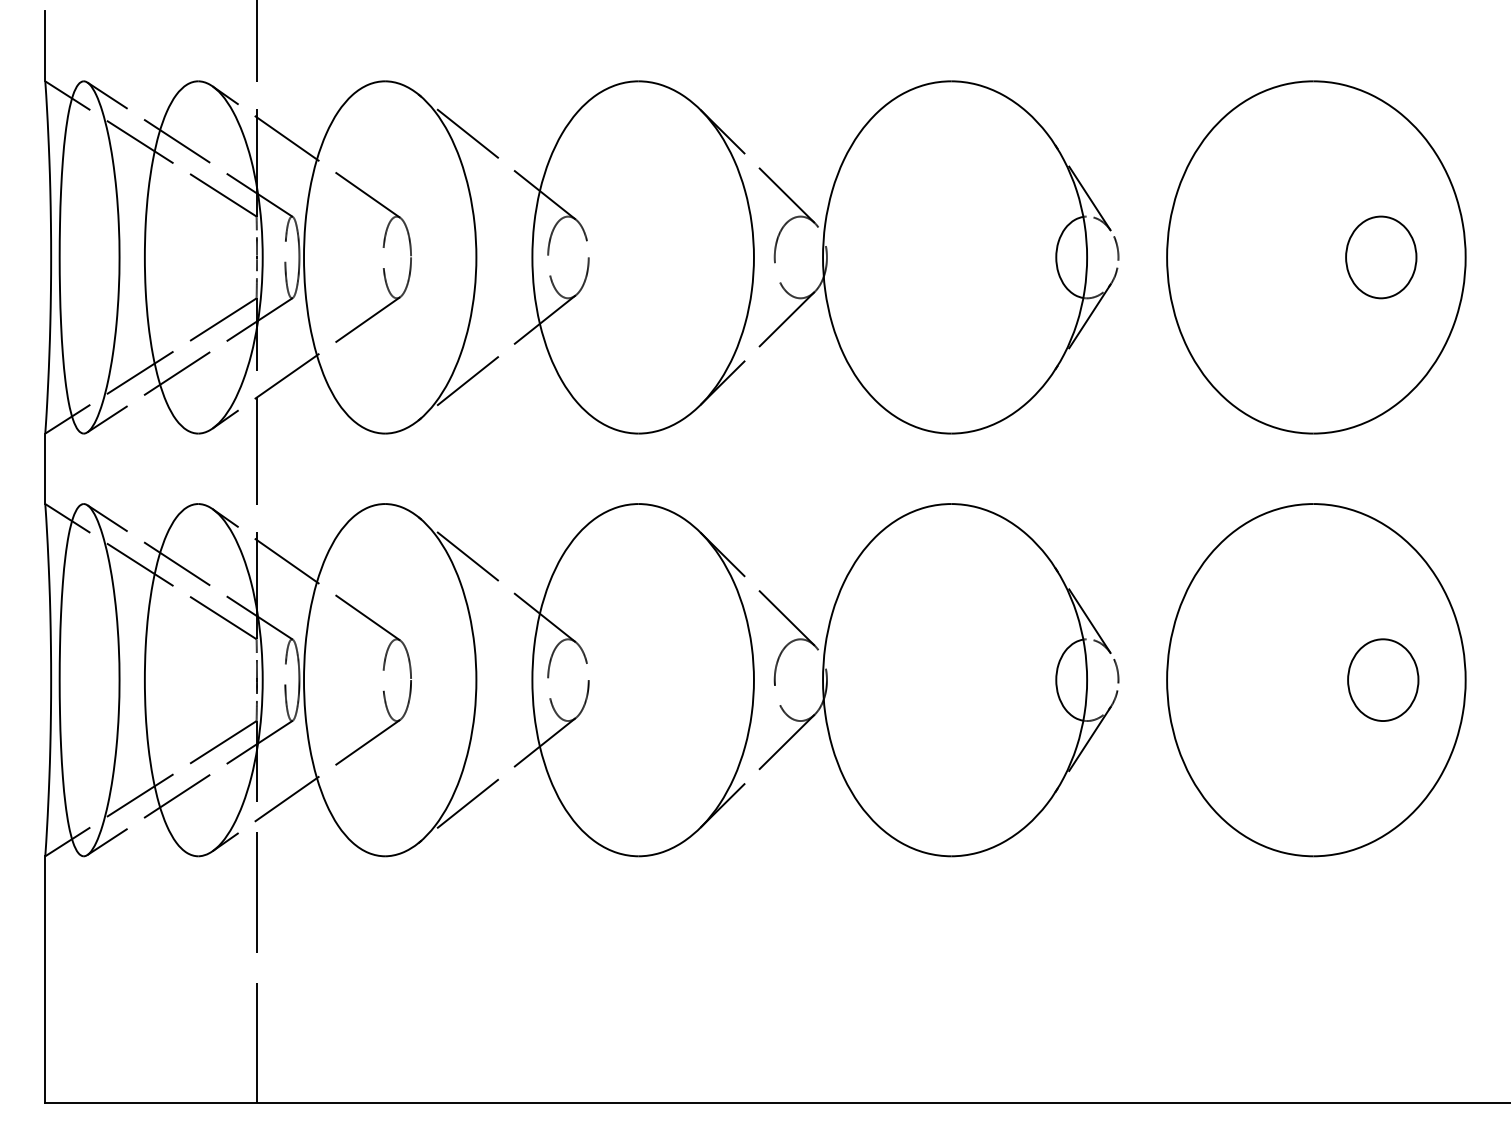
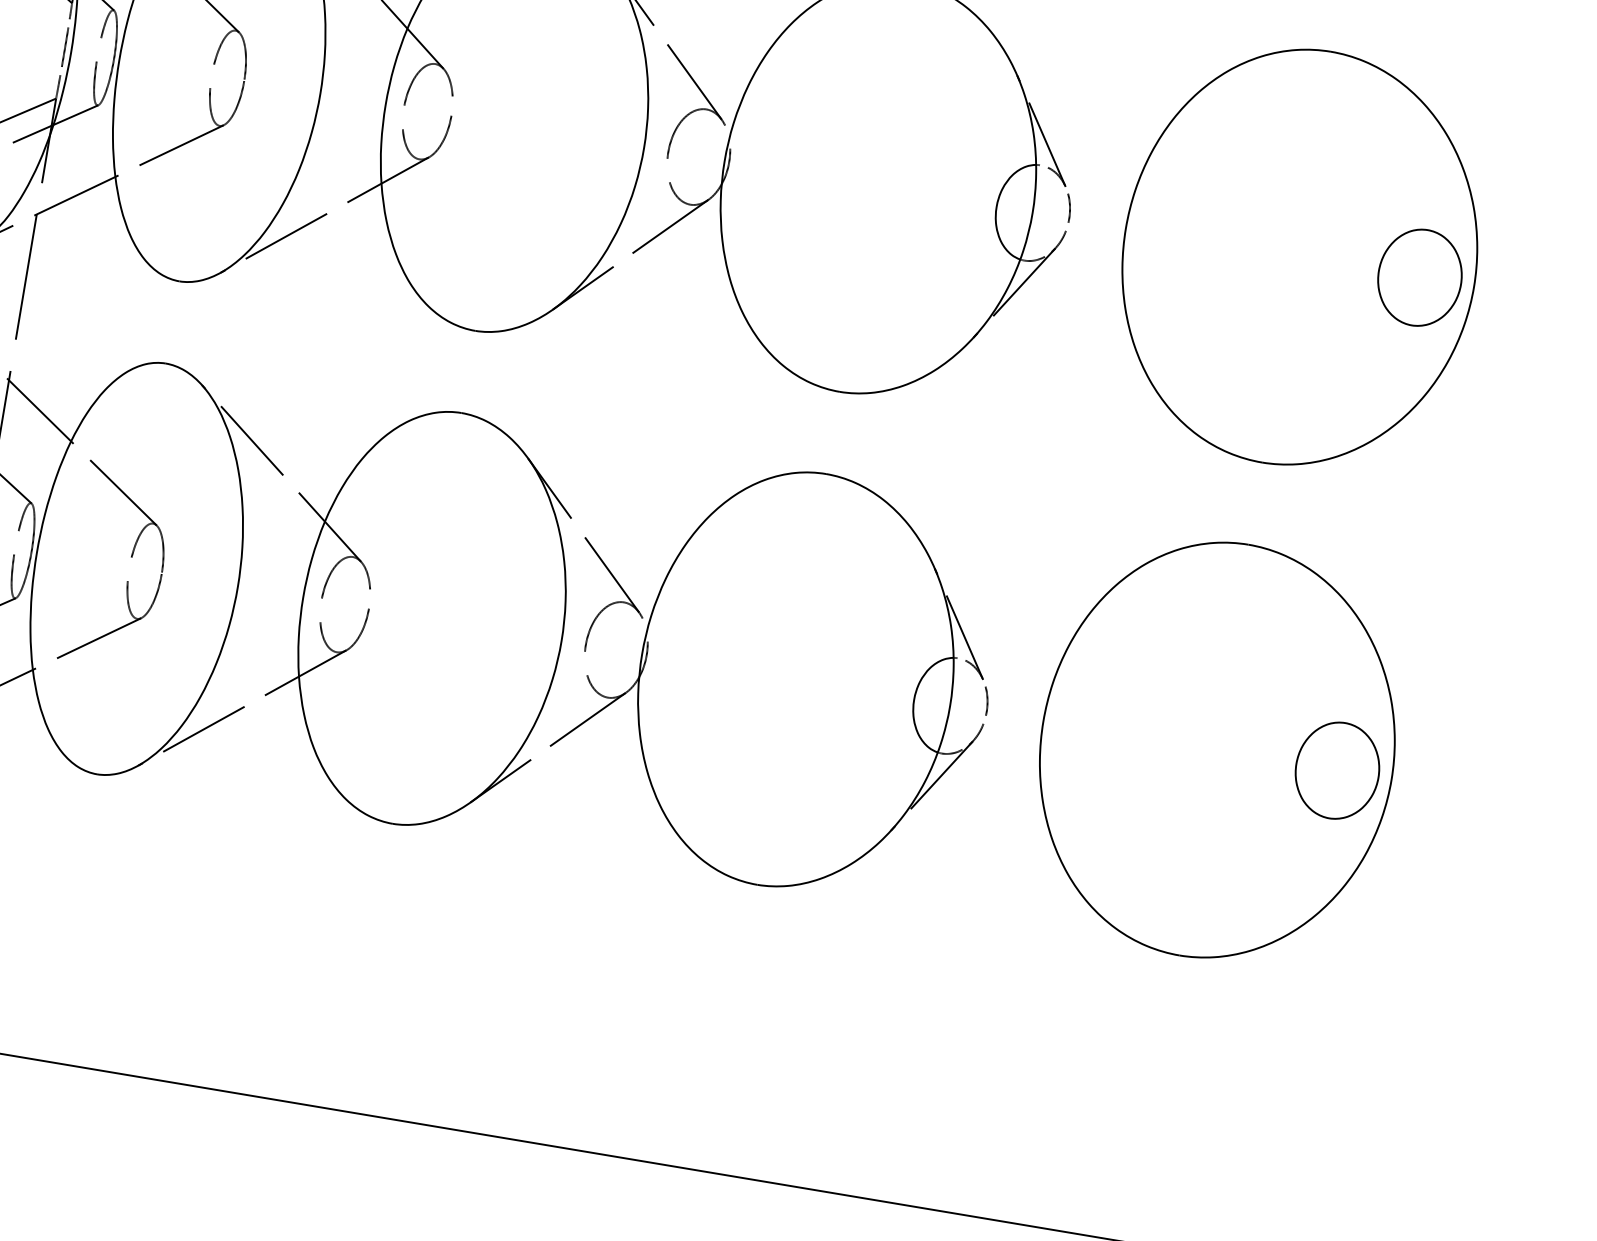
part: (1381, 257) -> (1420, 277), moved
part: (1383, 679) -> (1337, 770), moved

